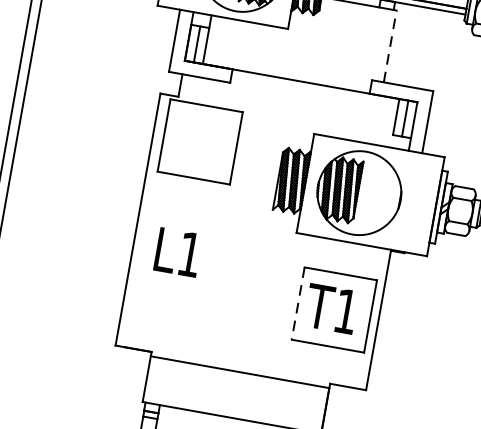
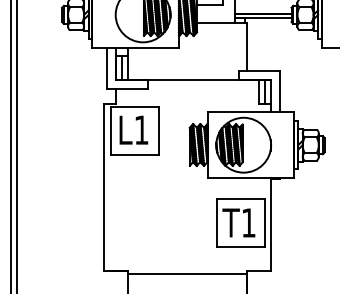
line: (389, 46) -> (246, 47), dashed -> solid
text: (177, 251) -> (133, 129), moved
line: (297, 303) -> (216, 223), dashed -> solid

